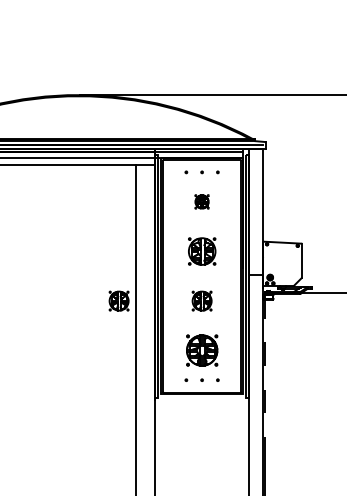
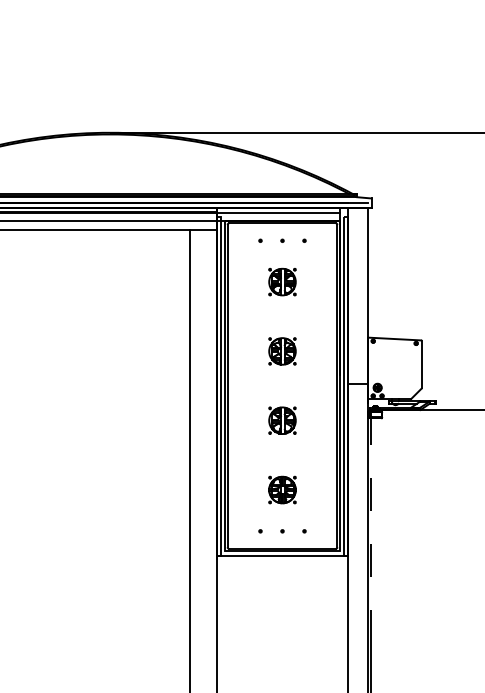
part: (201, 201) -> (281, 281), size x1.43
part: (201, 251) -> (281, 351), size x0.71
part: (118, 300) -> (165, 419), removed
part: (201, 350) -> (281, 489), size x0.62
line: (201, 397) -> (281, 555), added

